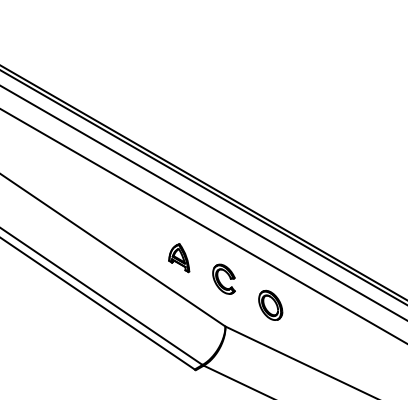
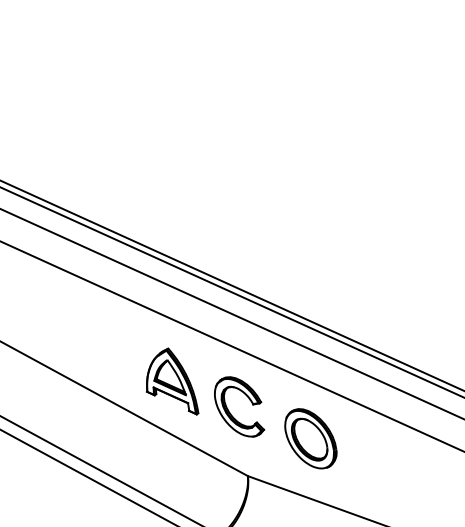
part: (178, 257) -> (169, 381), size x1.67
part: (223, 279) -> (238, 407), size x1.43
part: (270, 305) -> (310, 438), size x1.43

